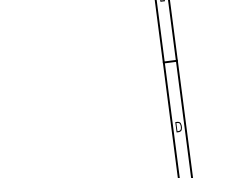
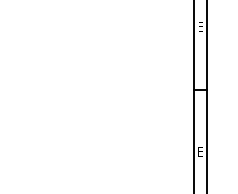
text: (178, 127) -> (200, 152), D -> E

